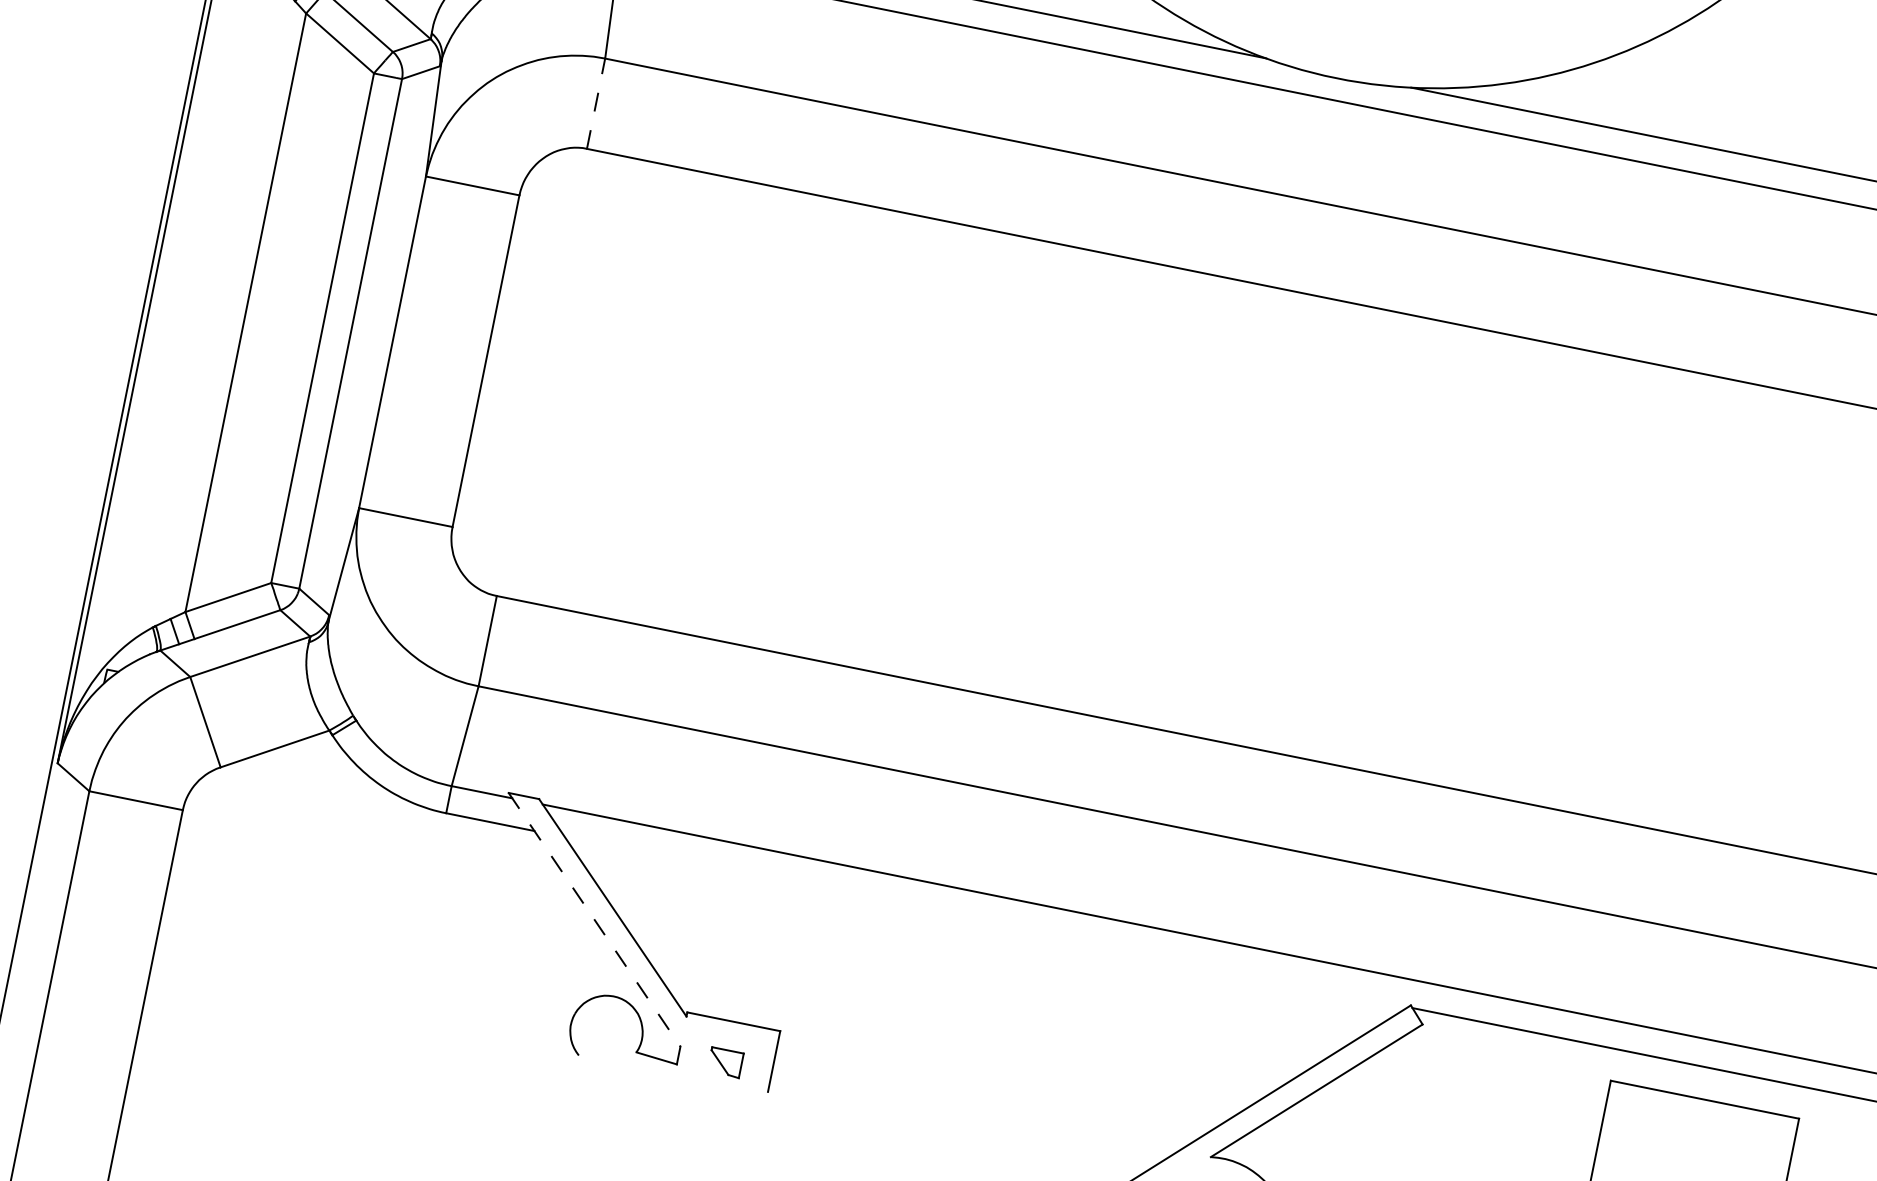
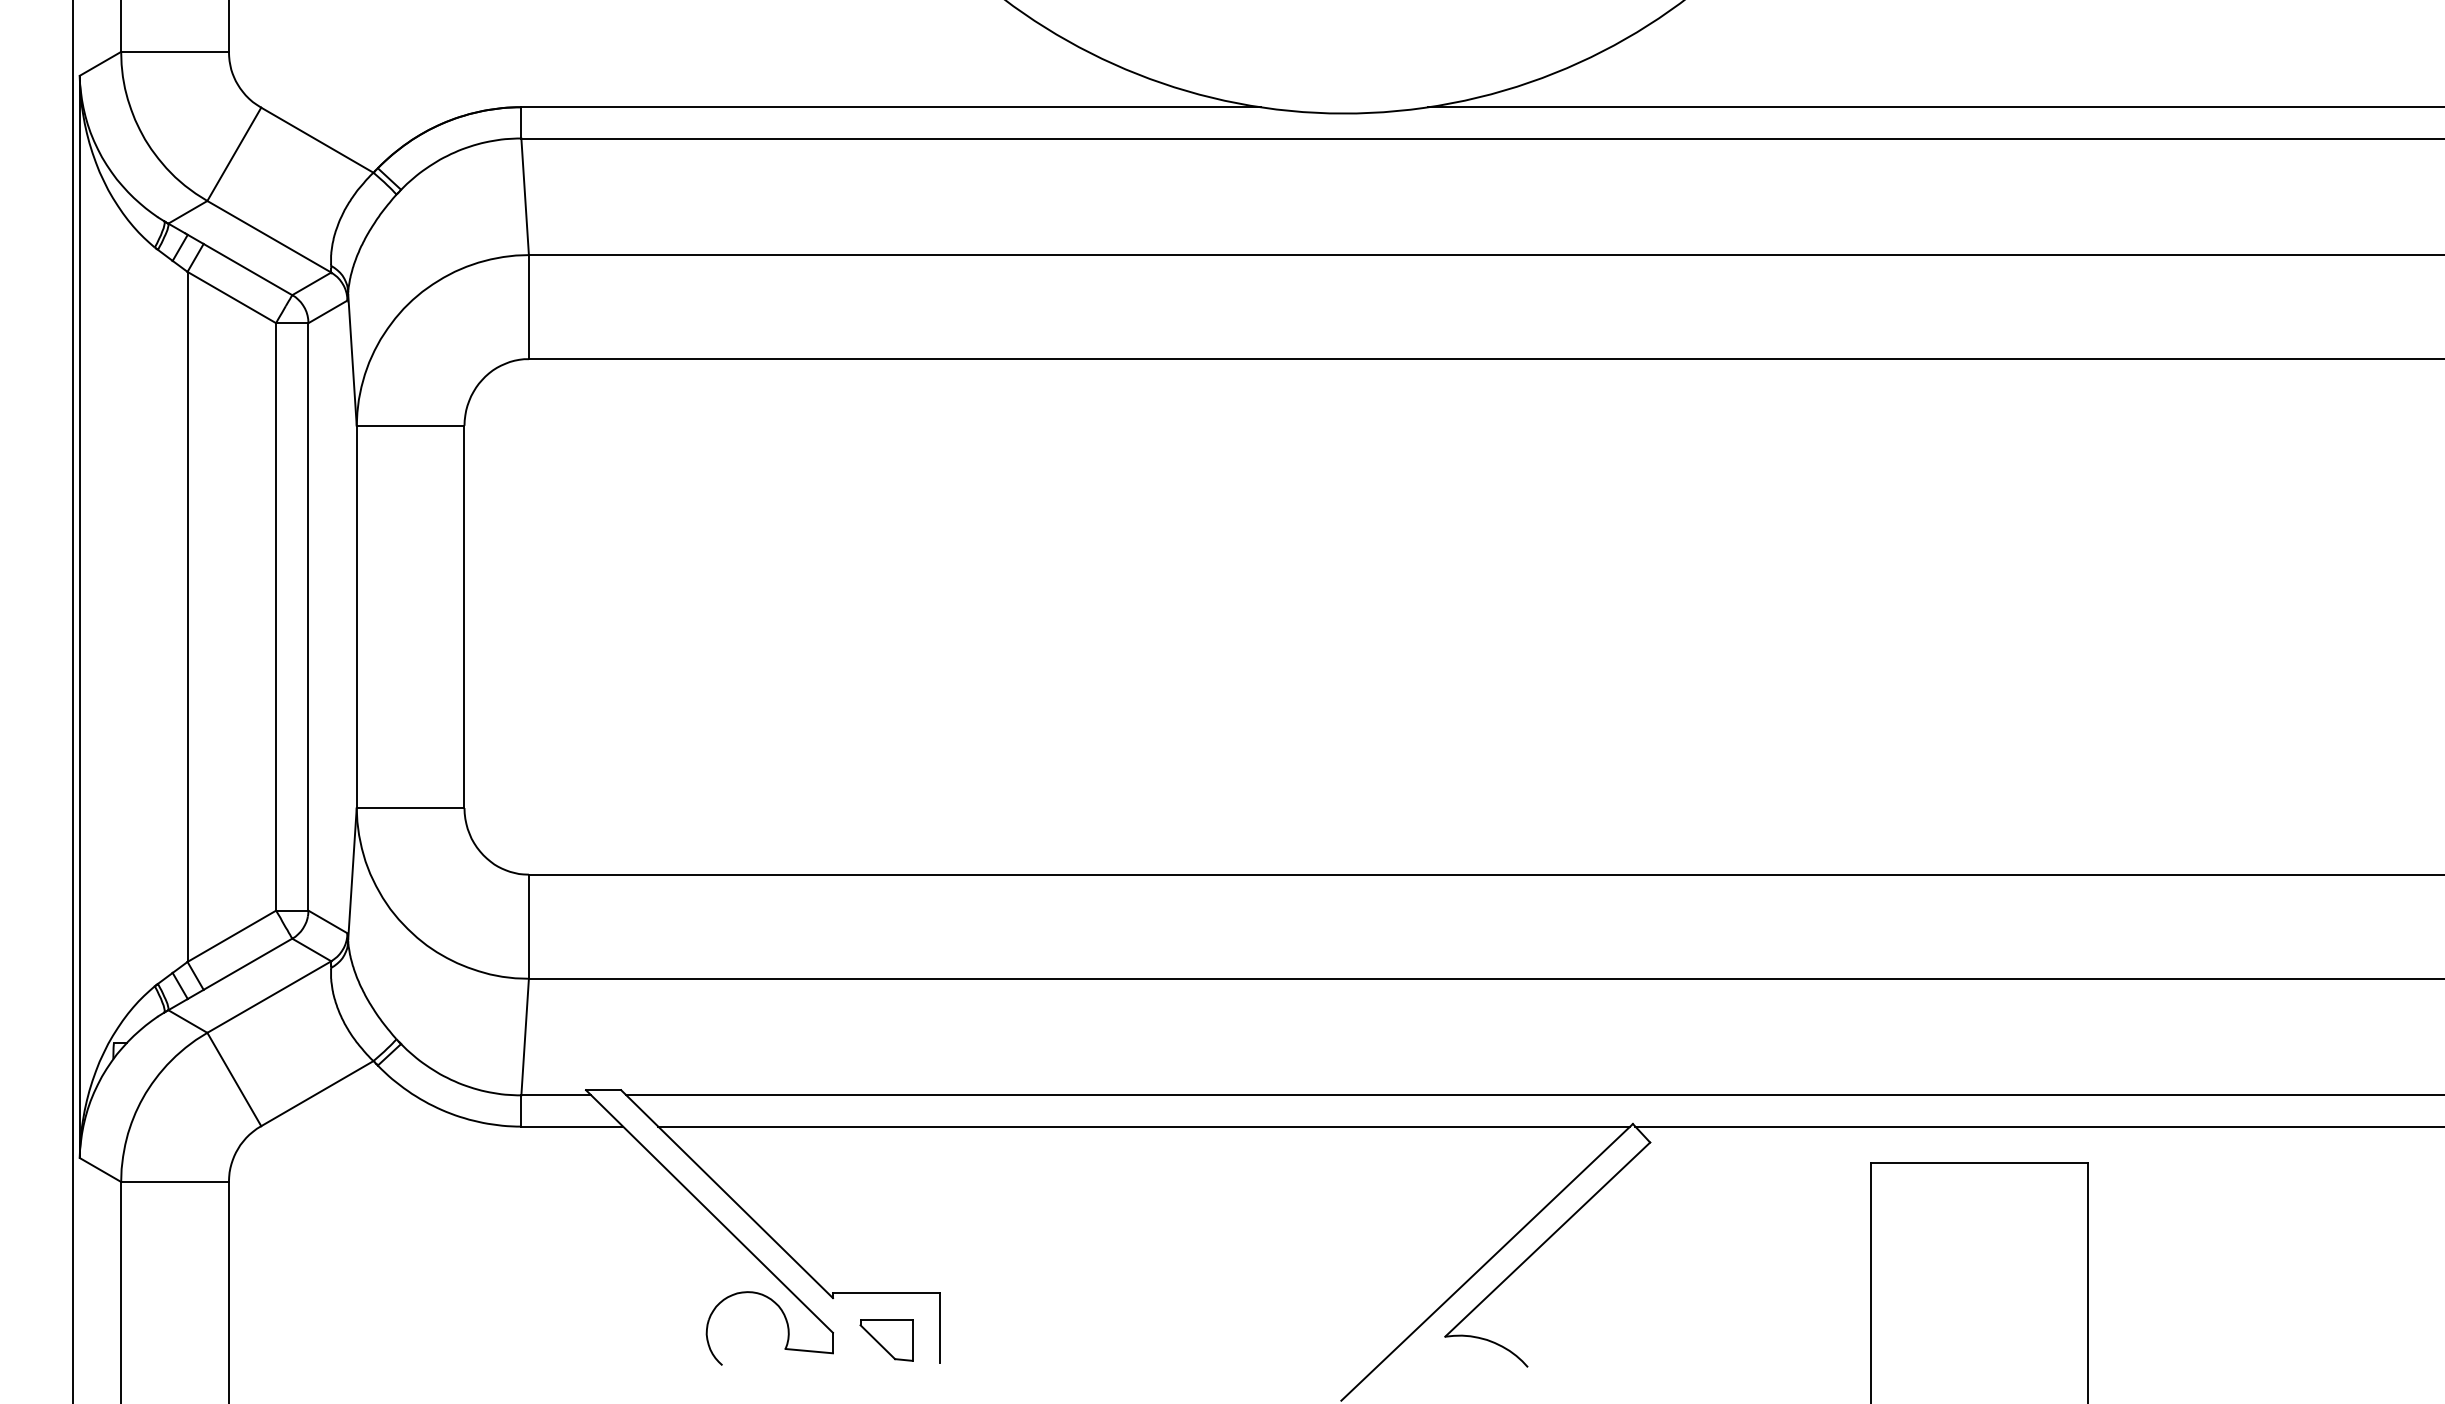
line: (595, 103) -> (528, 306), dashed -> solid
line: (594, 919) -> (709, 1211), dashed -> solid
line: (986, 922) -> (1144, 1126), added
part: (725, 1062) -> (886, 1340), size x1.43

